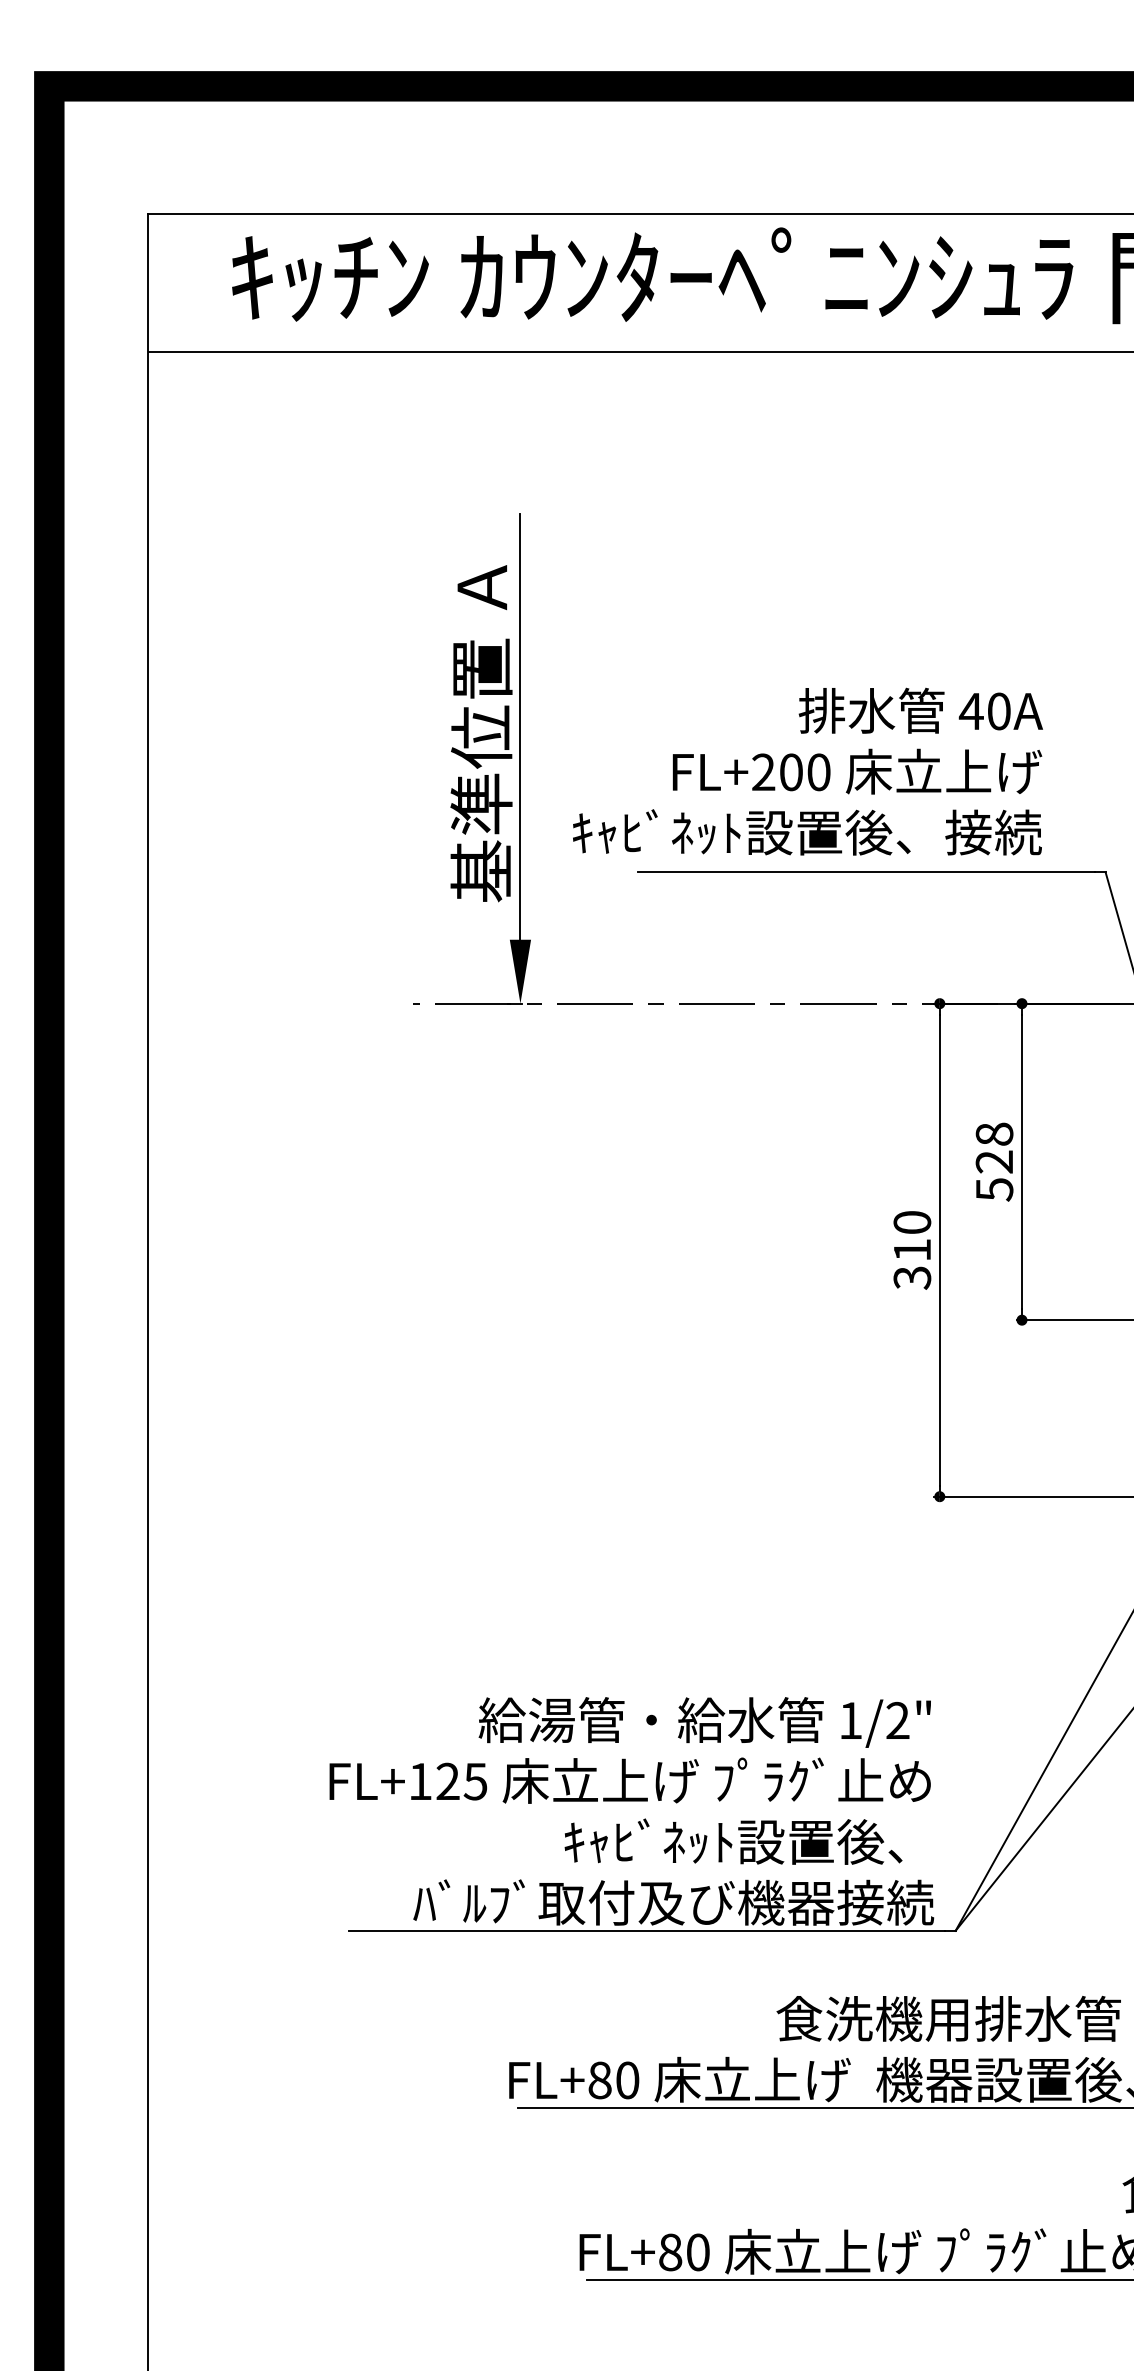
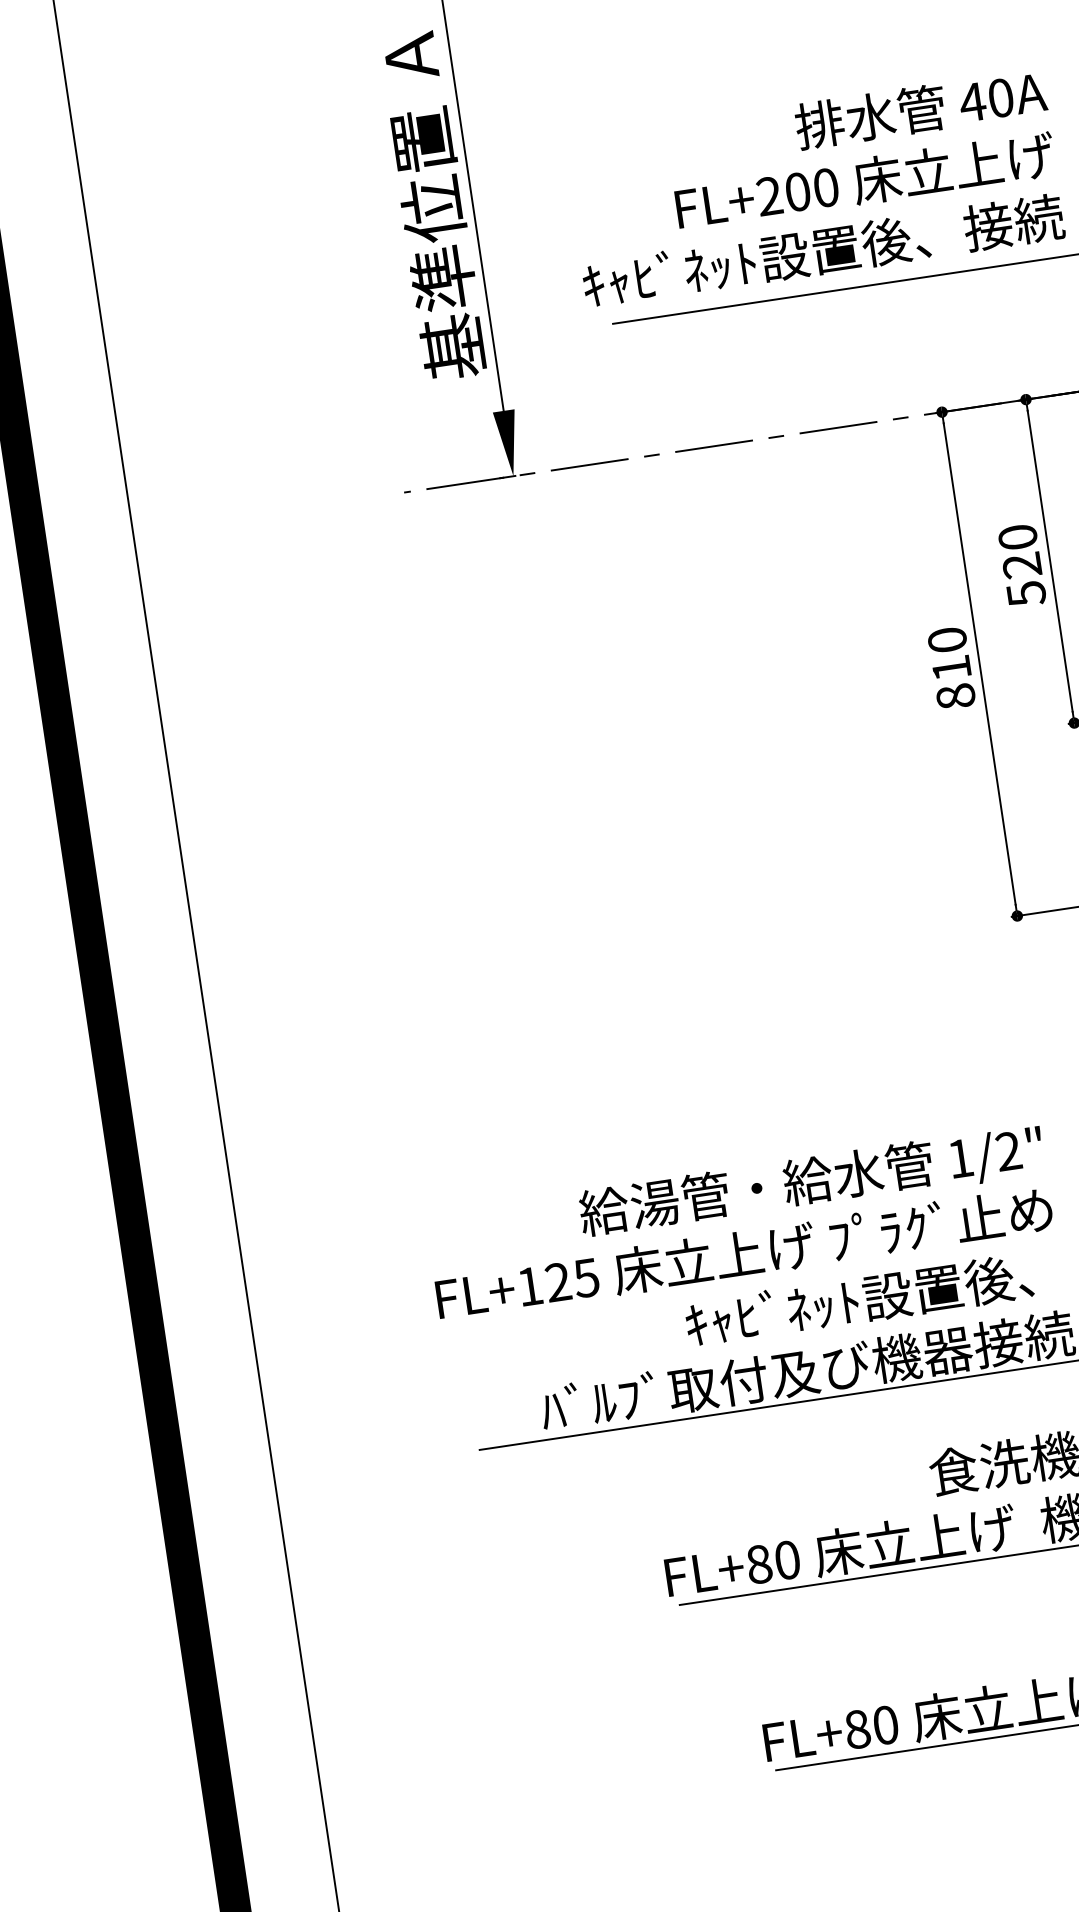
text: (807, 771) -> (814, 188), moved
text: (994, 1133) -> (1017, 536), 528 -> 520
text: (912, 1277) -> (955, 696), 310 -> 810

